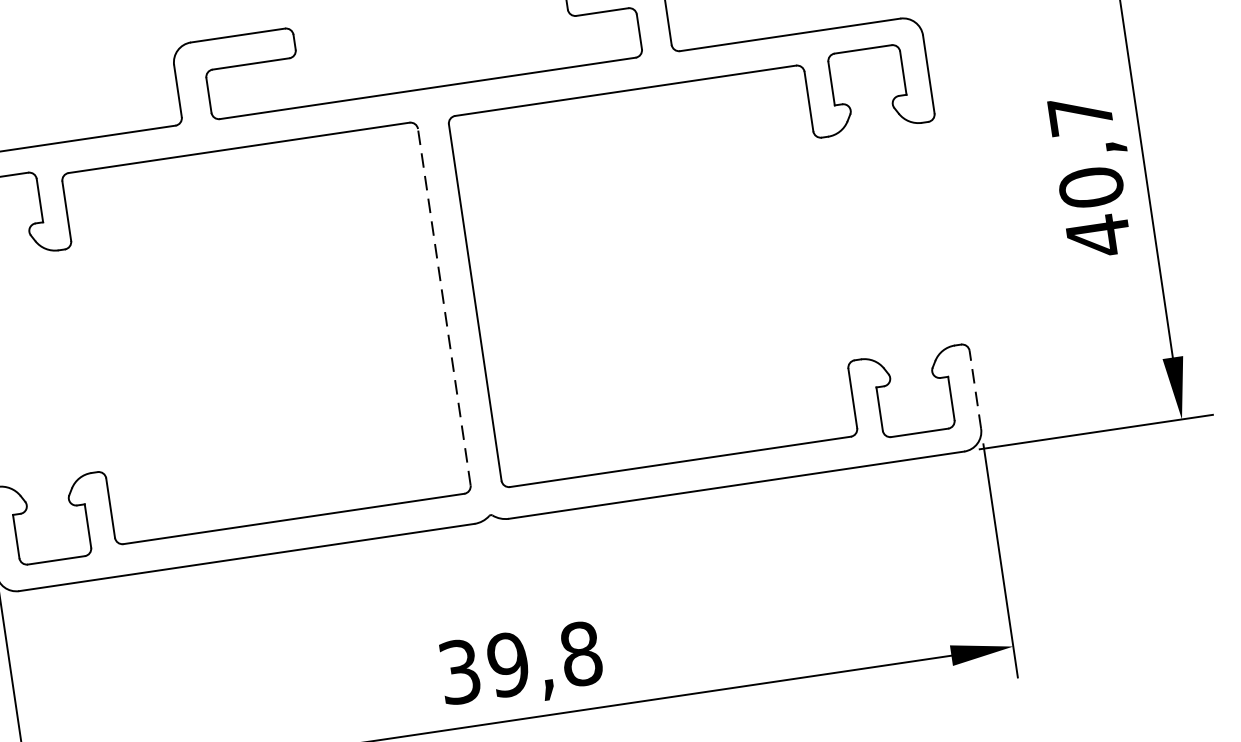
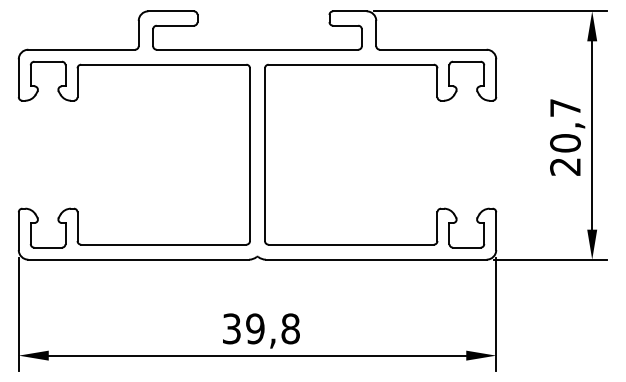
text: (1098, 235) -> (565, 166), 40,7 -> 20,7
line: (445, 306) -> (250, 154), dashed -> solid
line: (975, 390) -> (496, 231), dashed -> solid

